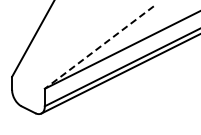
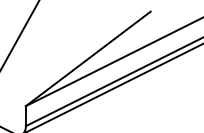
line: (98, 47) -> (87, 58), dashed -> solid

